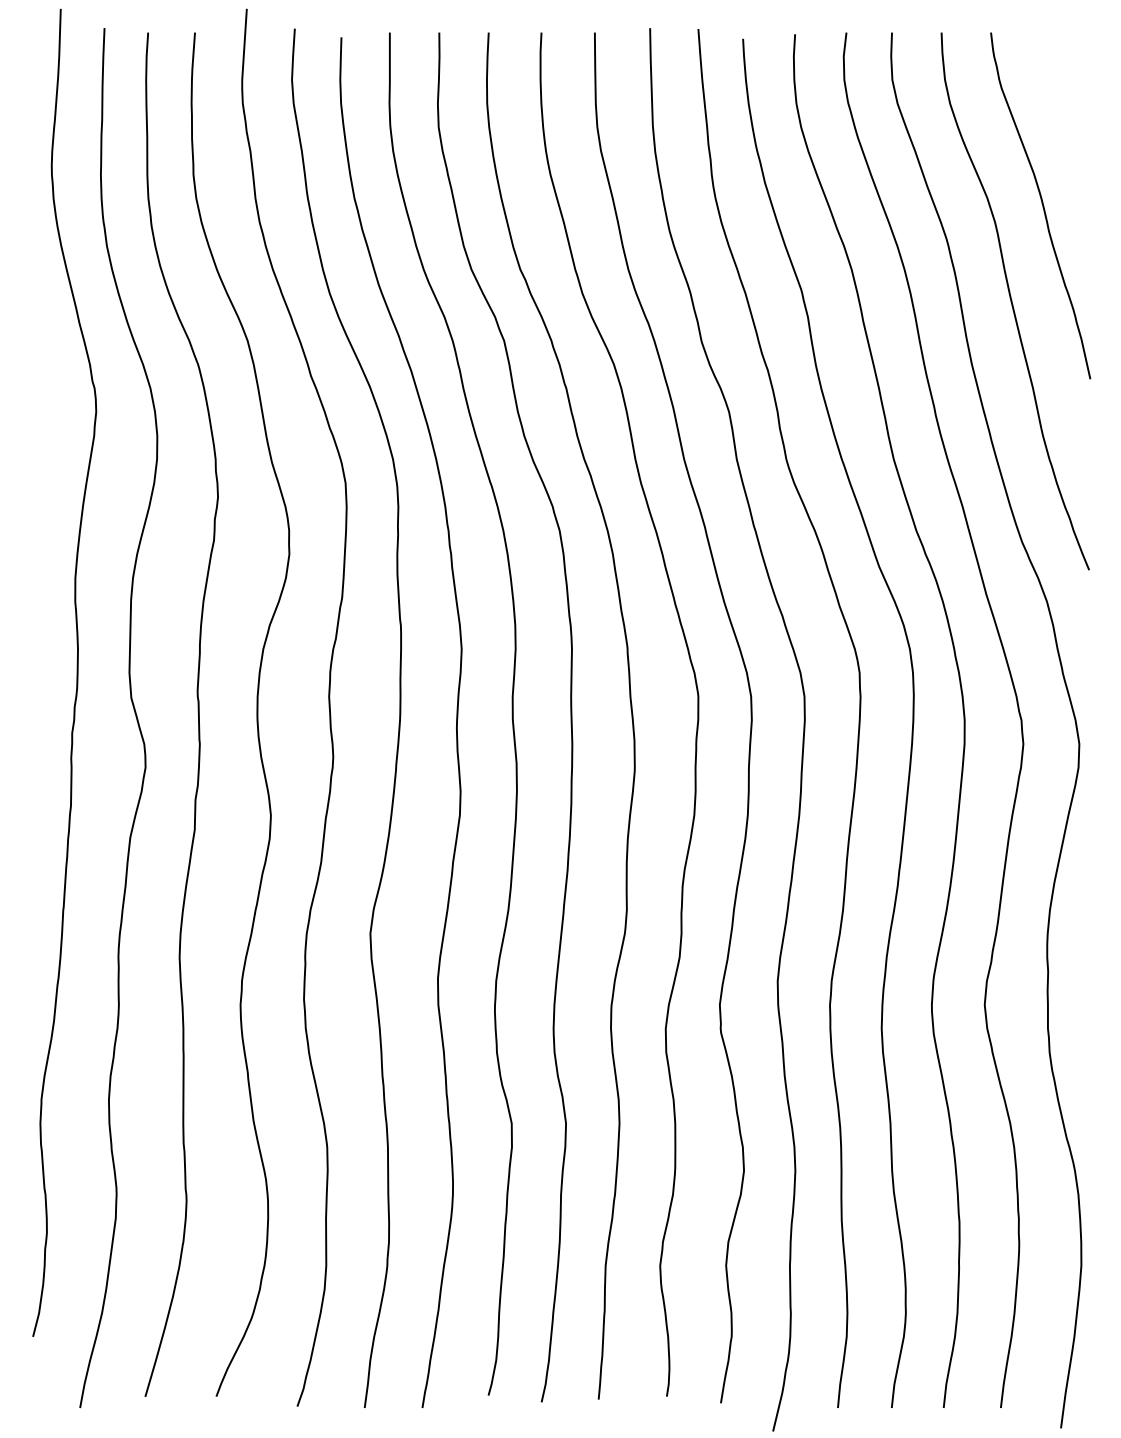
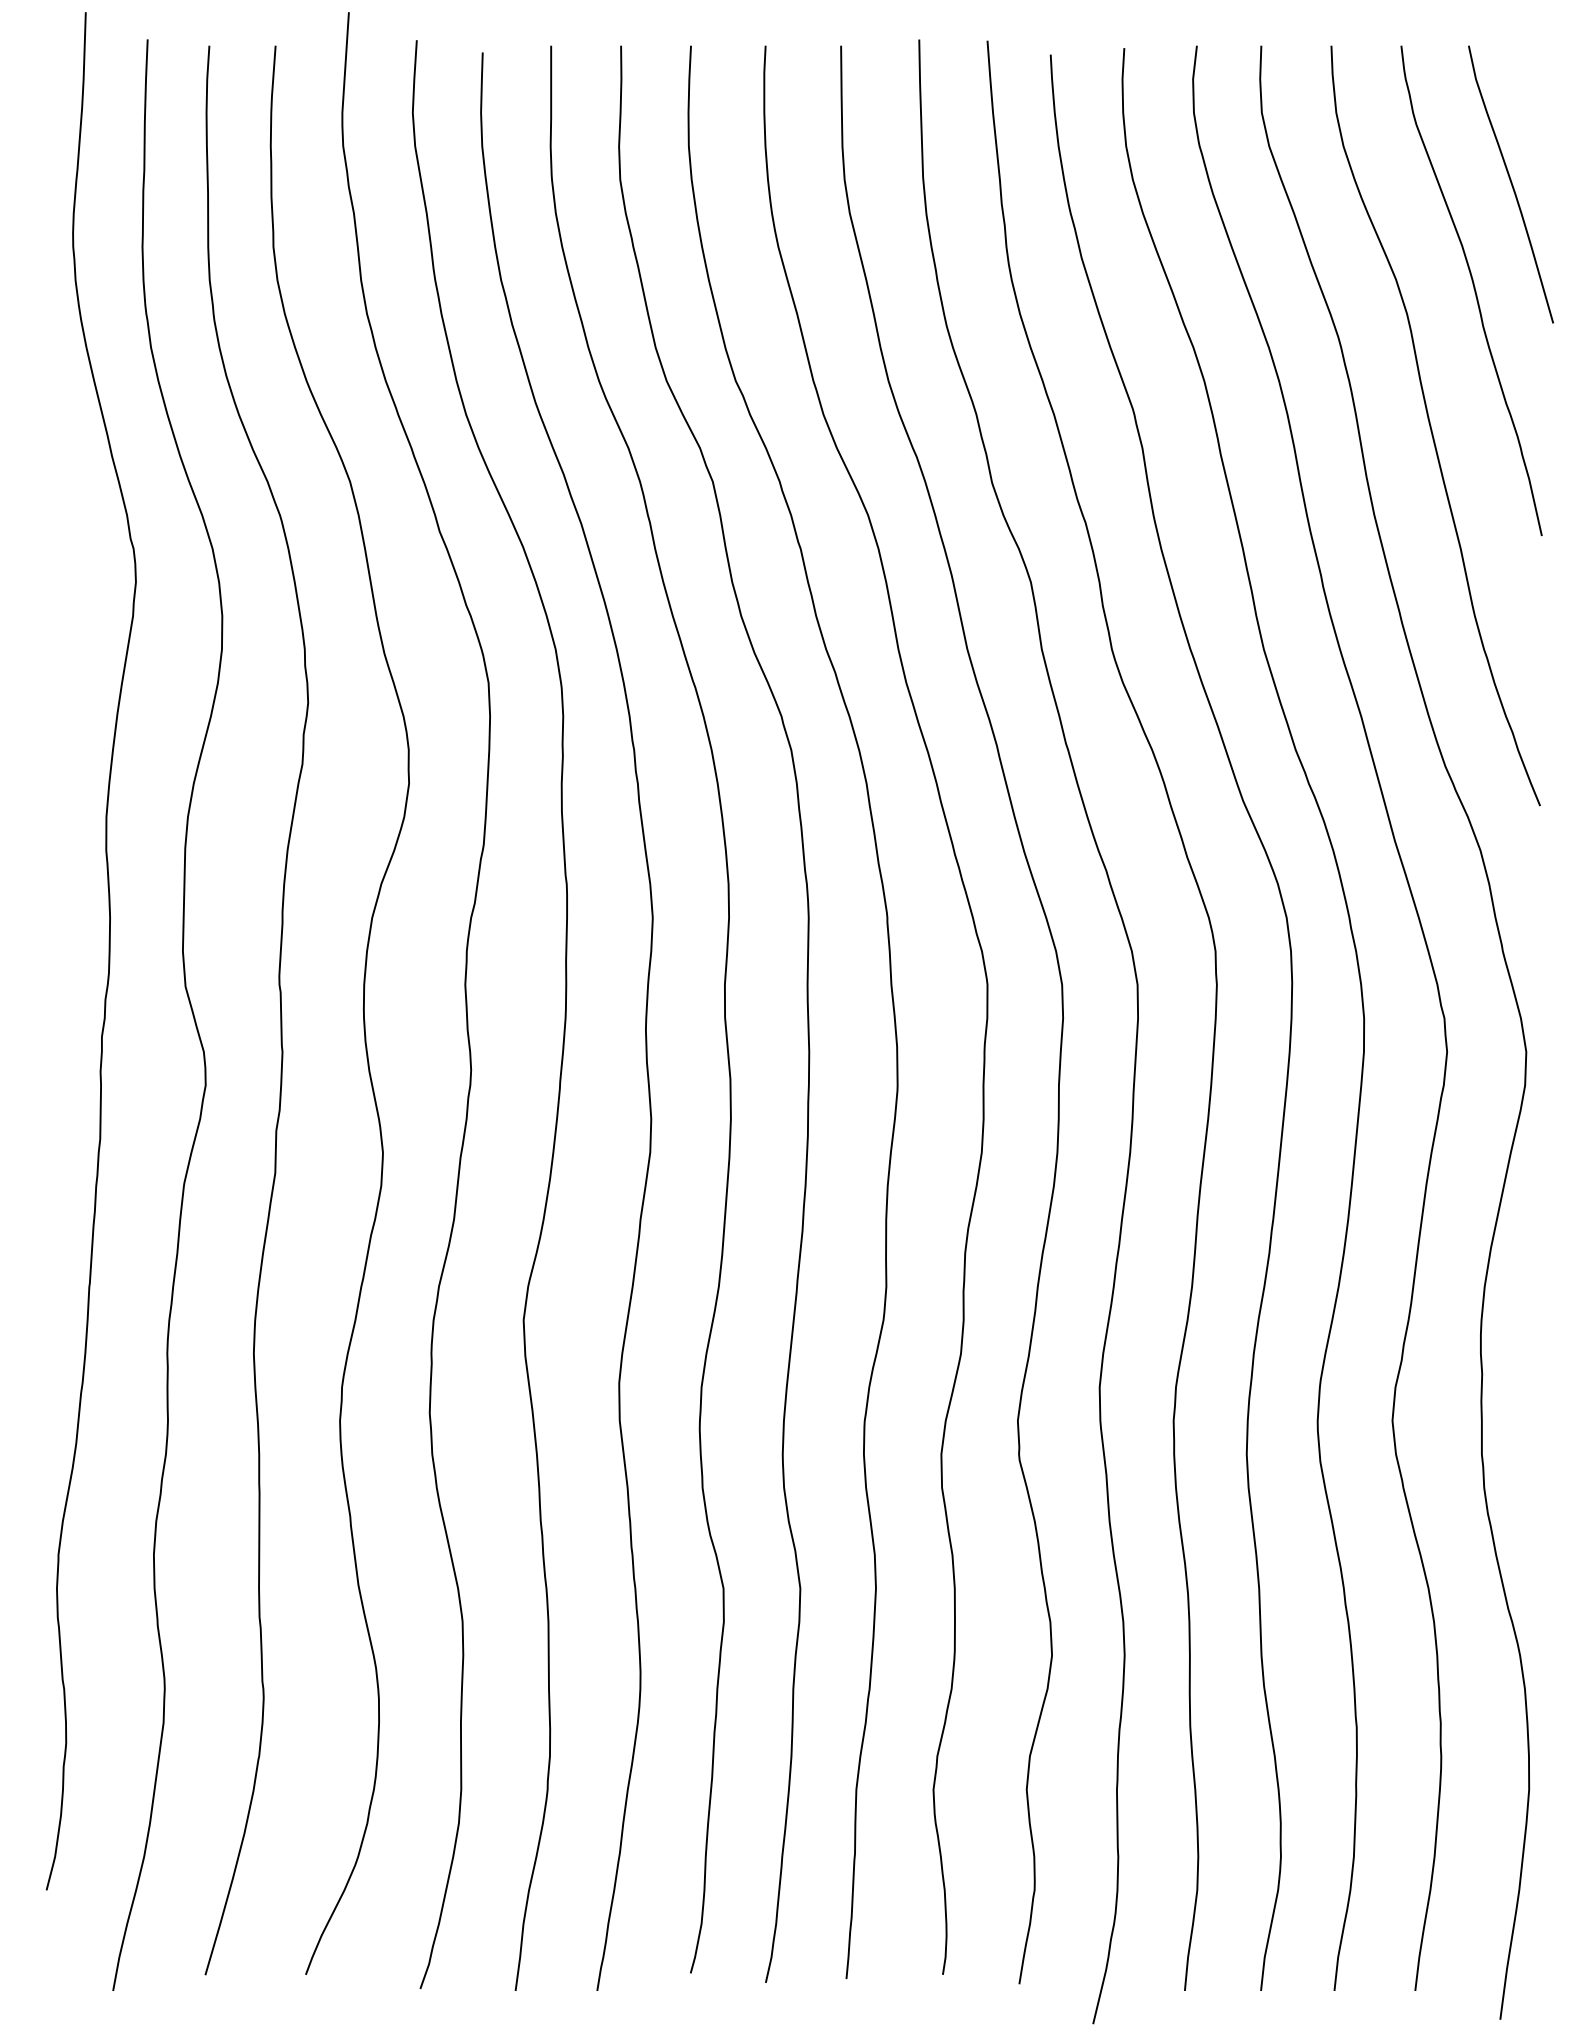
curve: (1068, 129) -> (1510, 183), added

